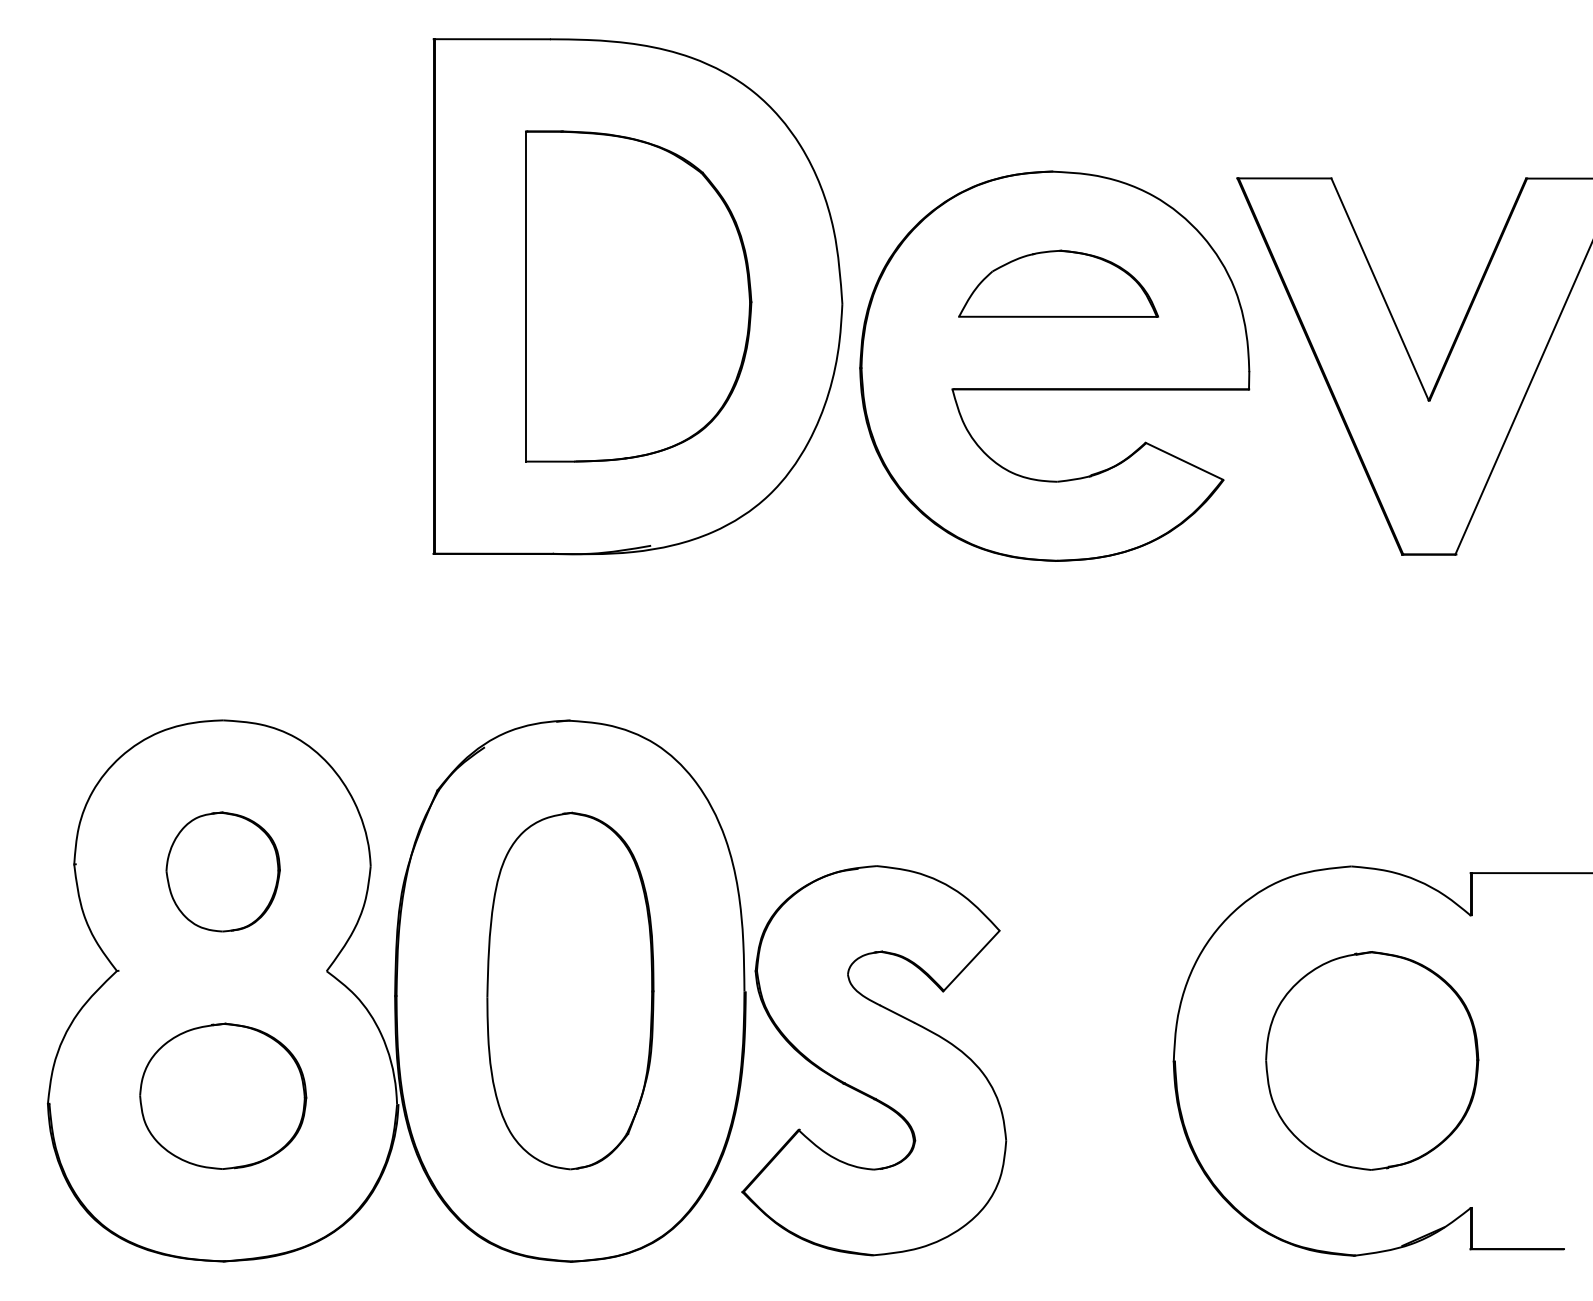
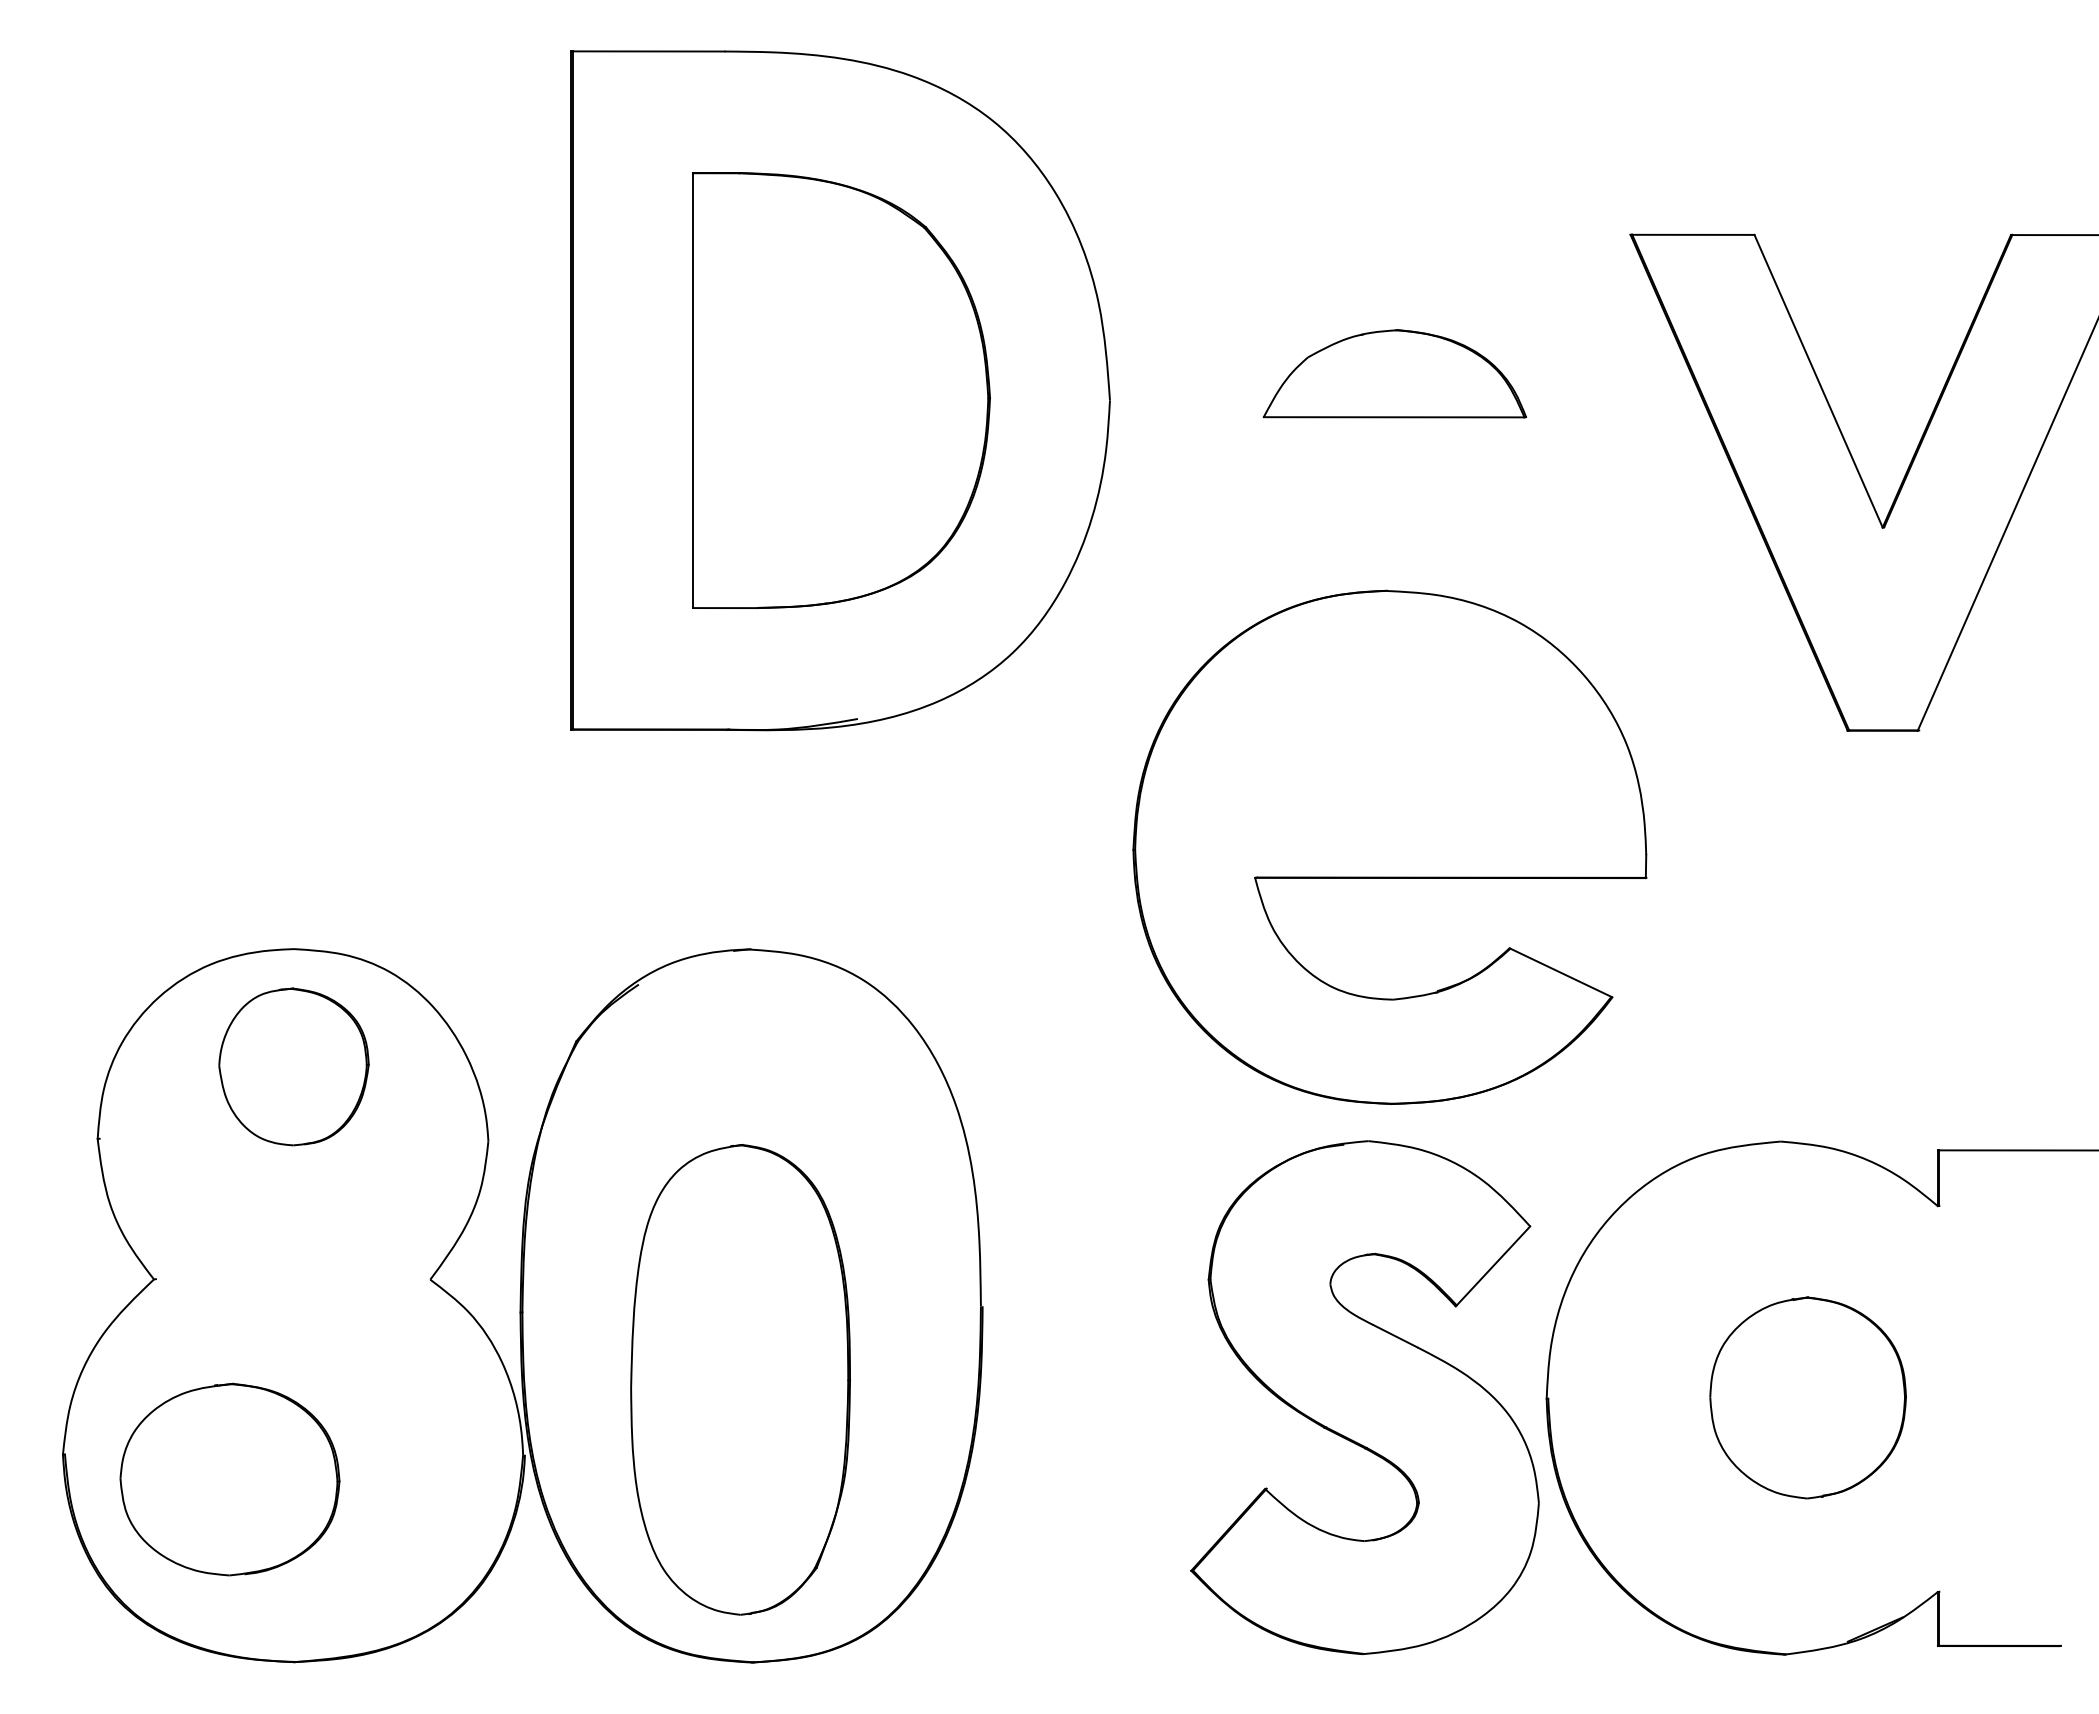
part: (1054, 365) -> (1389, 846), moved
part: (222, 871) -> (293, 1066), moved
part: (570, 990) -> (740, 1379), moved
part: (873, 1060) -> (1364, 1397), moved
part: (1371, 1060) -> (1807, 1397), size x0.7
part: (222, 1096) -> (229, 1479), moved

